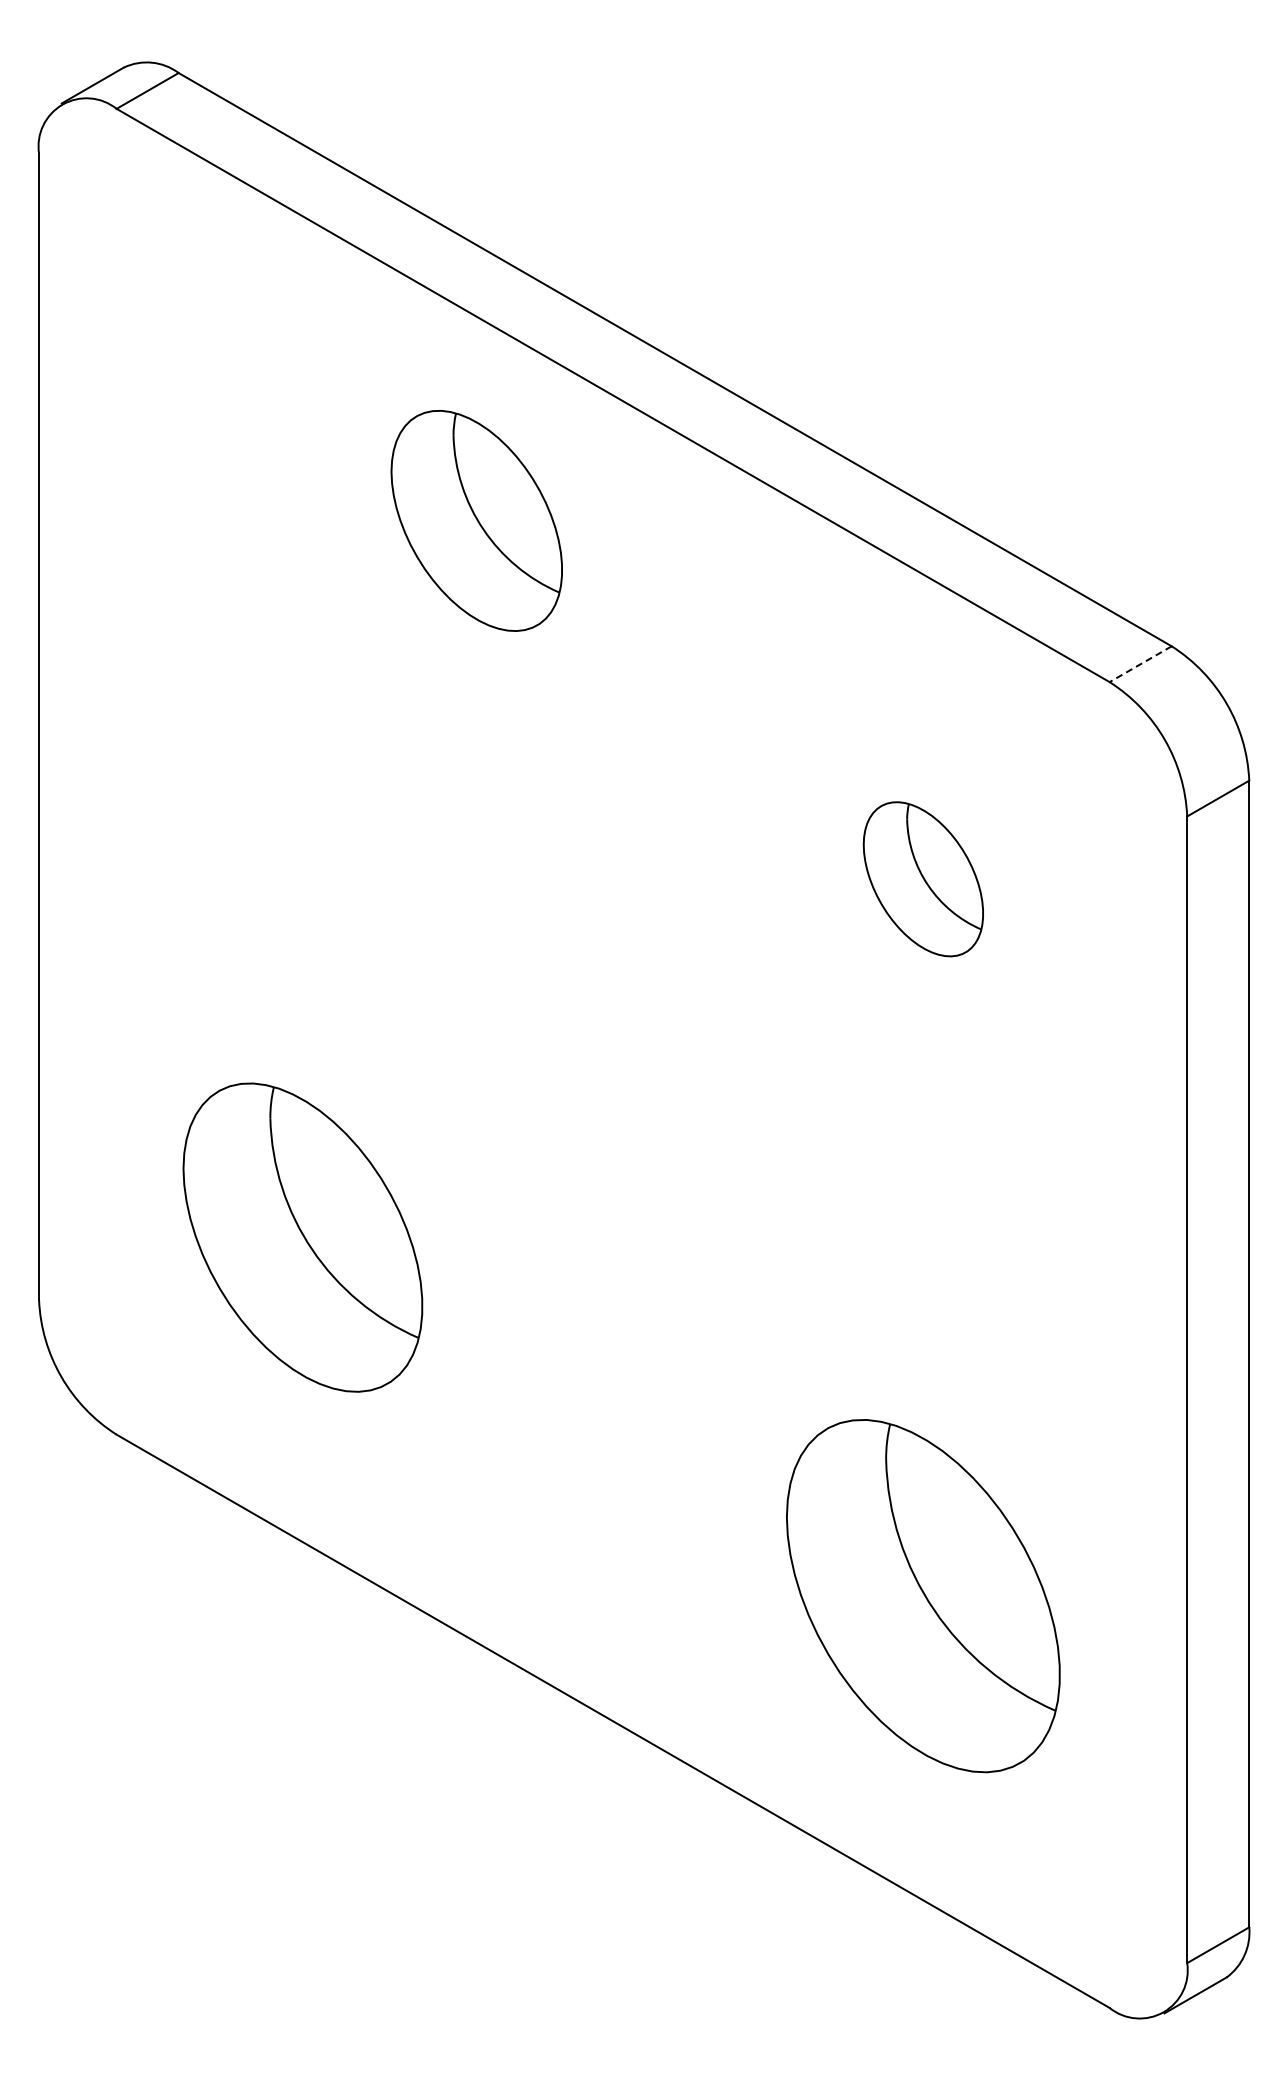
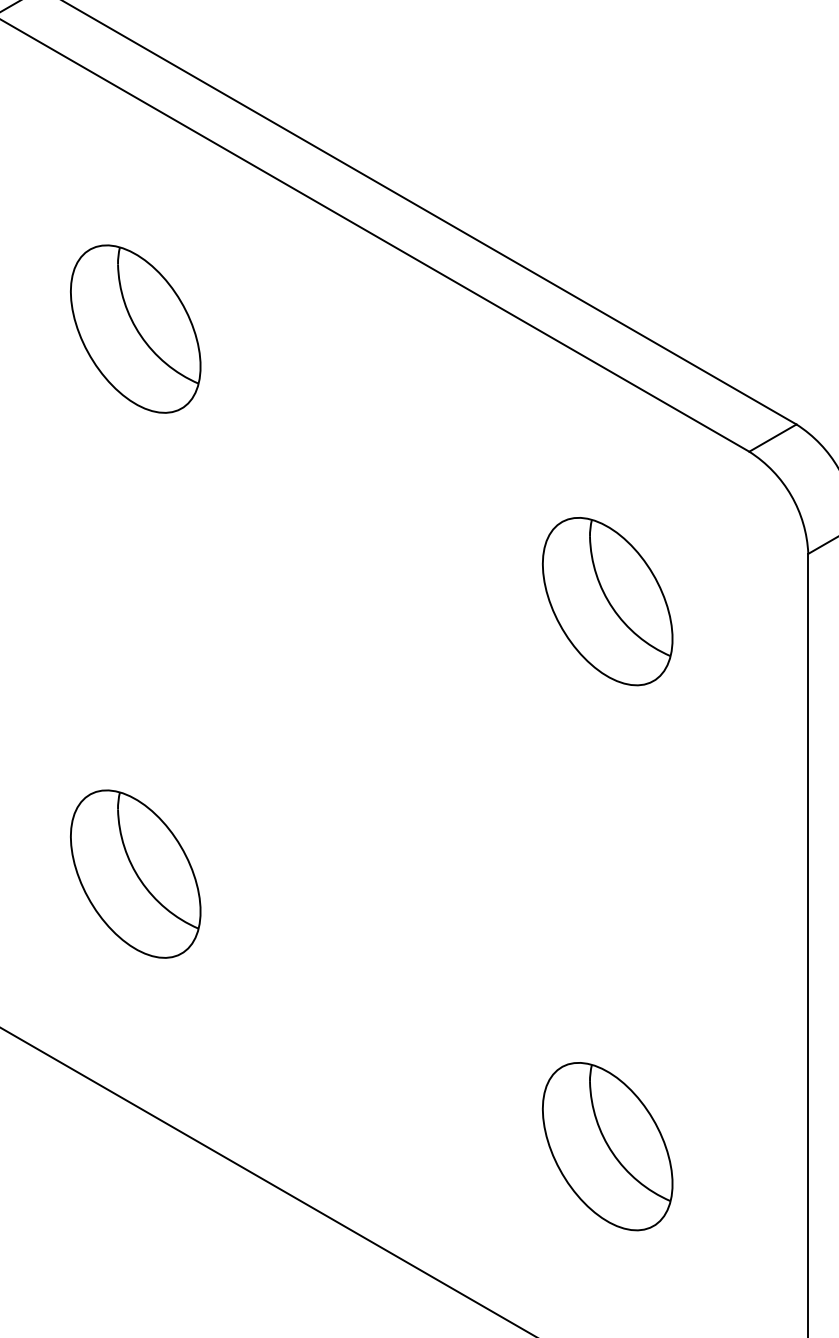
part: (476, 520) -> (135, 328), moved
line: (1140, 664) -> (772, 438), dashed -> solid
part: (923, 879) -> (607, 601), size x1.43
part: (302, 1237) -> (135, 874), size x0.71
part: (923, 1595) -> (607, 1146), size x0.62

